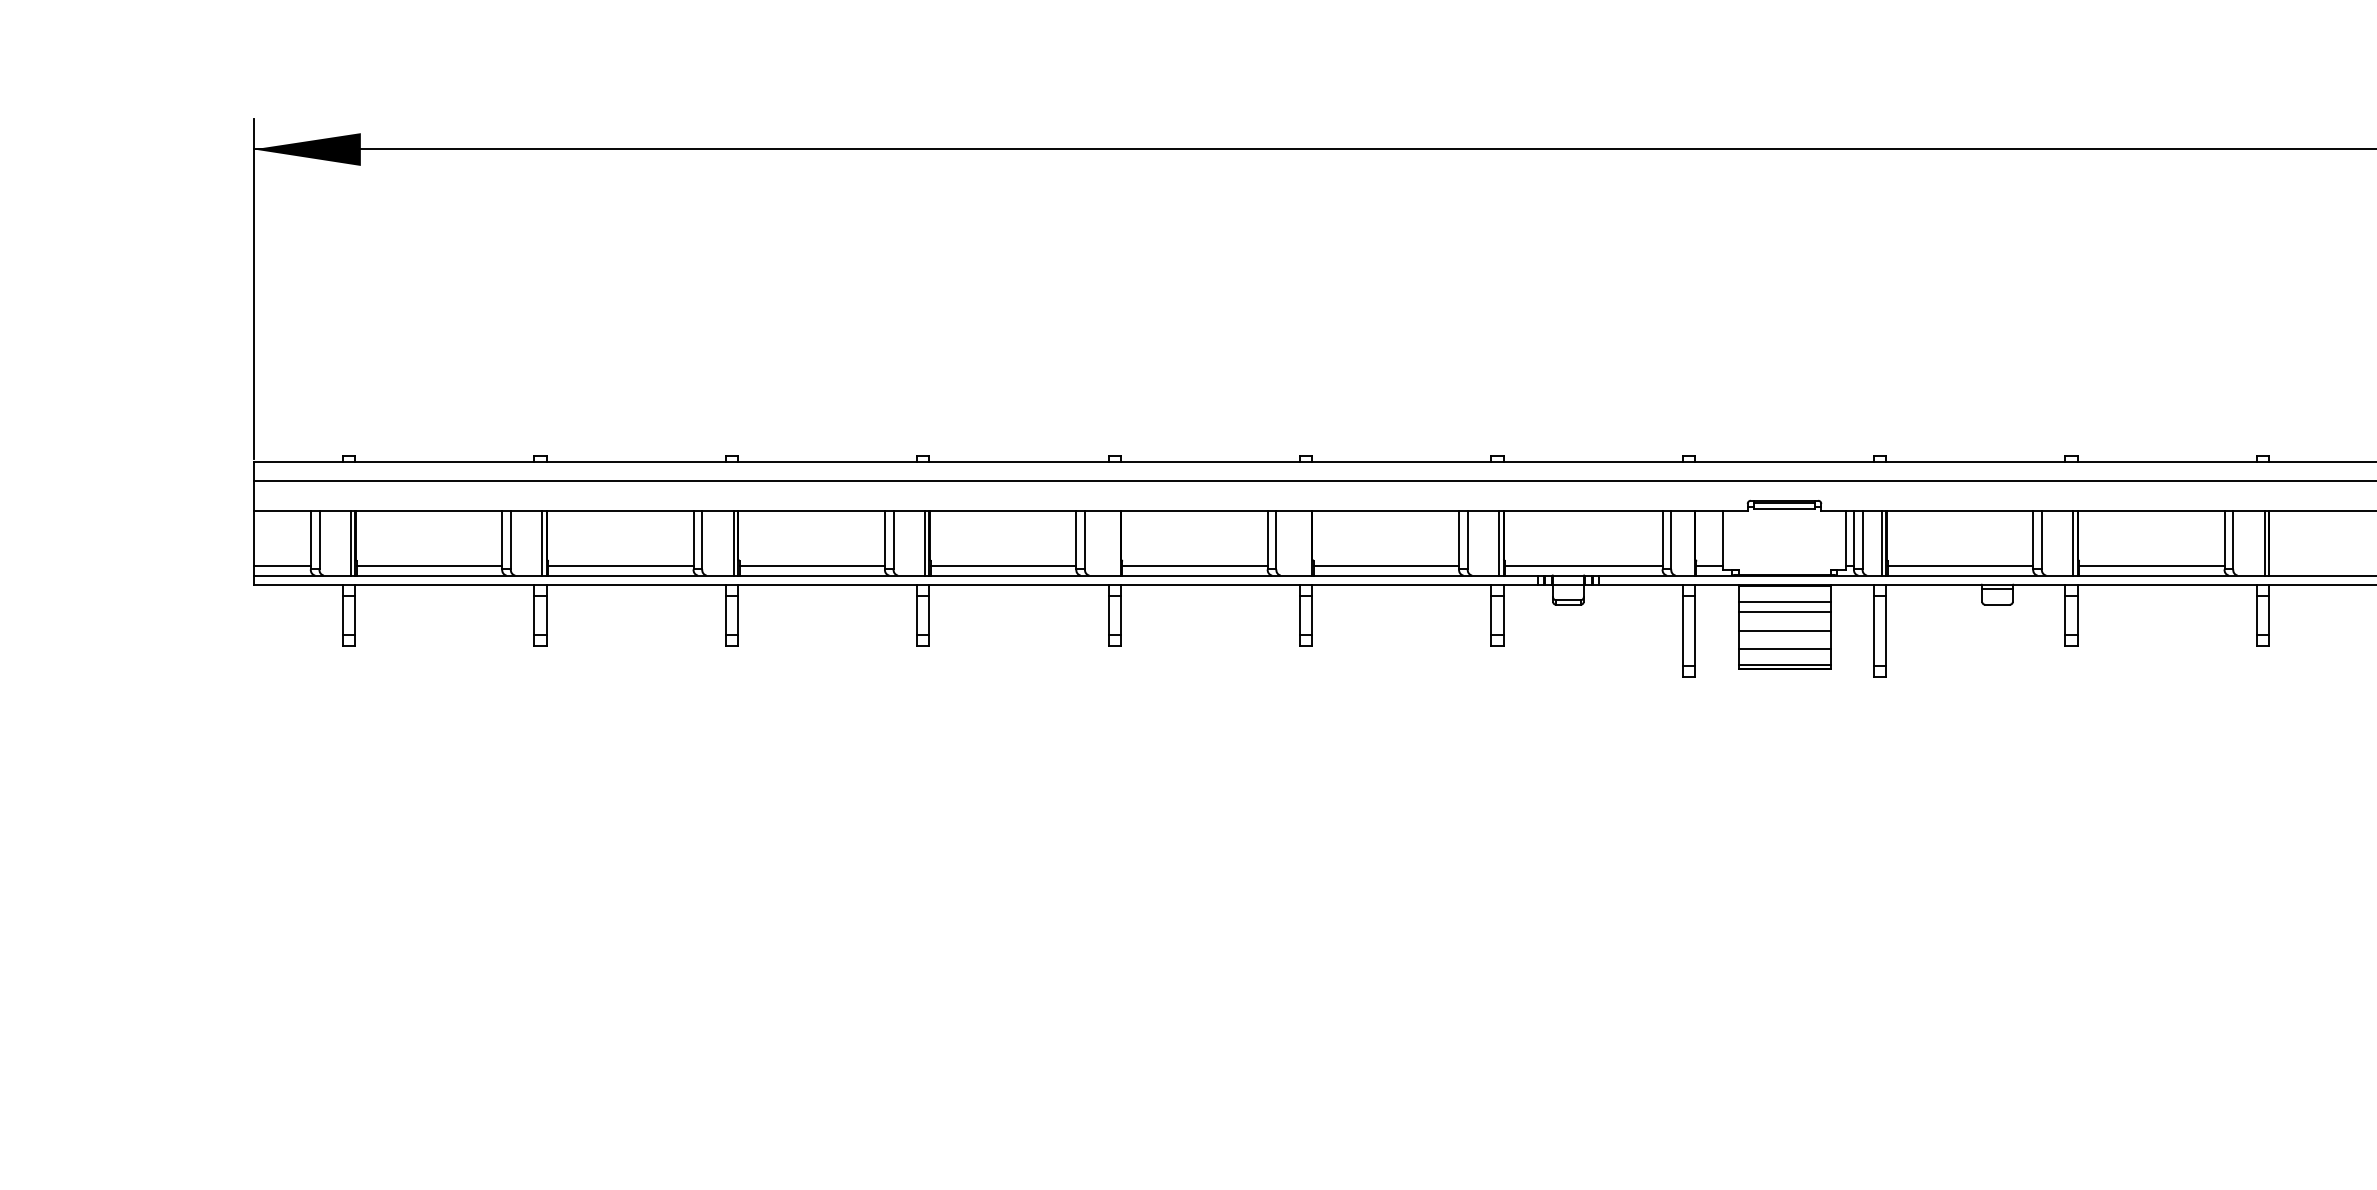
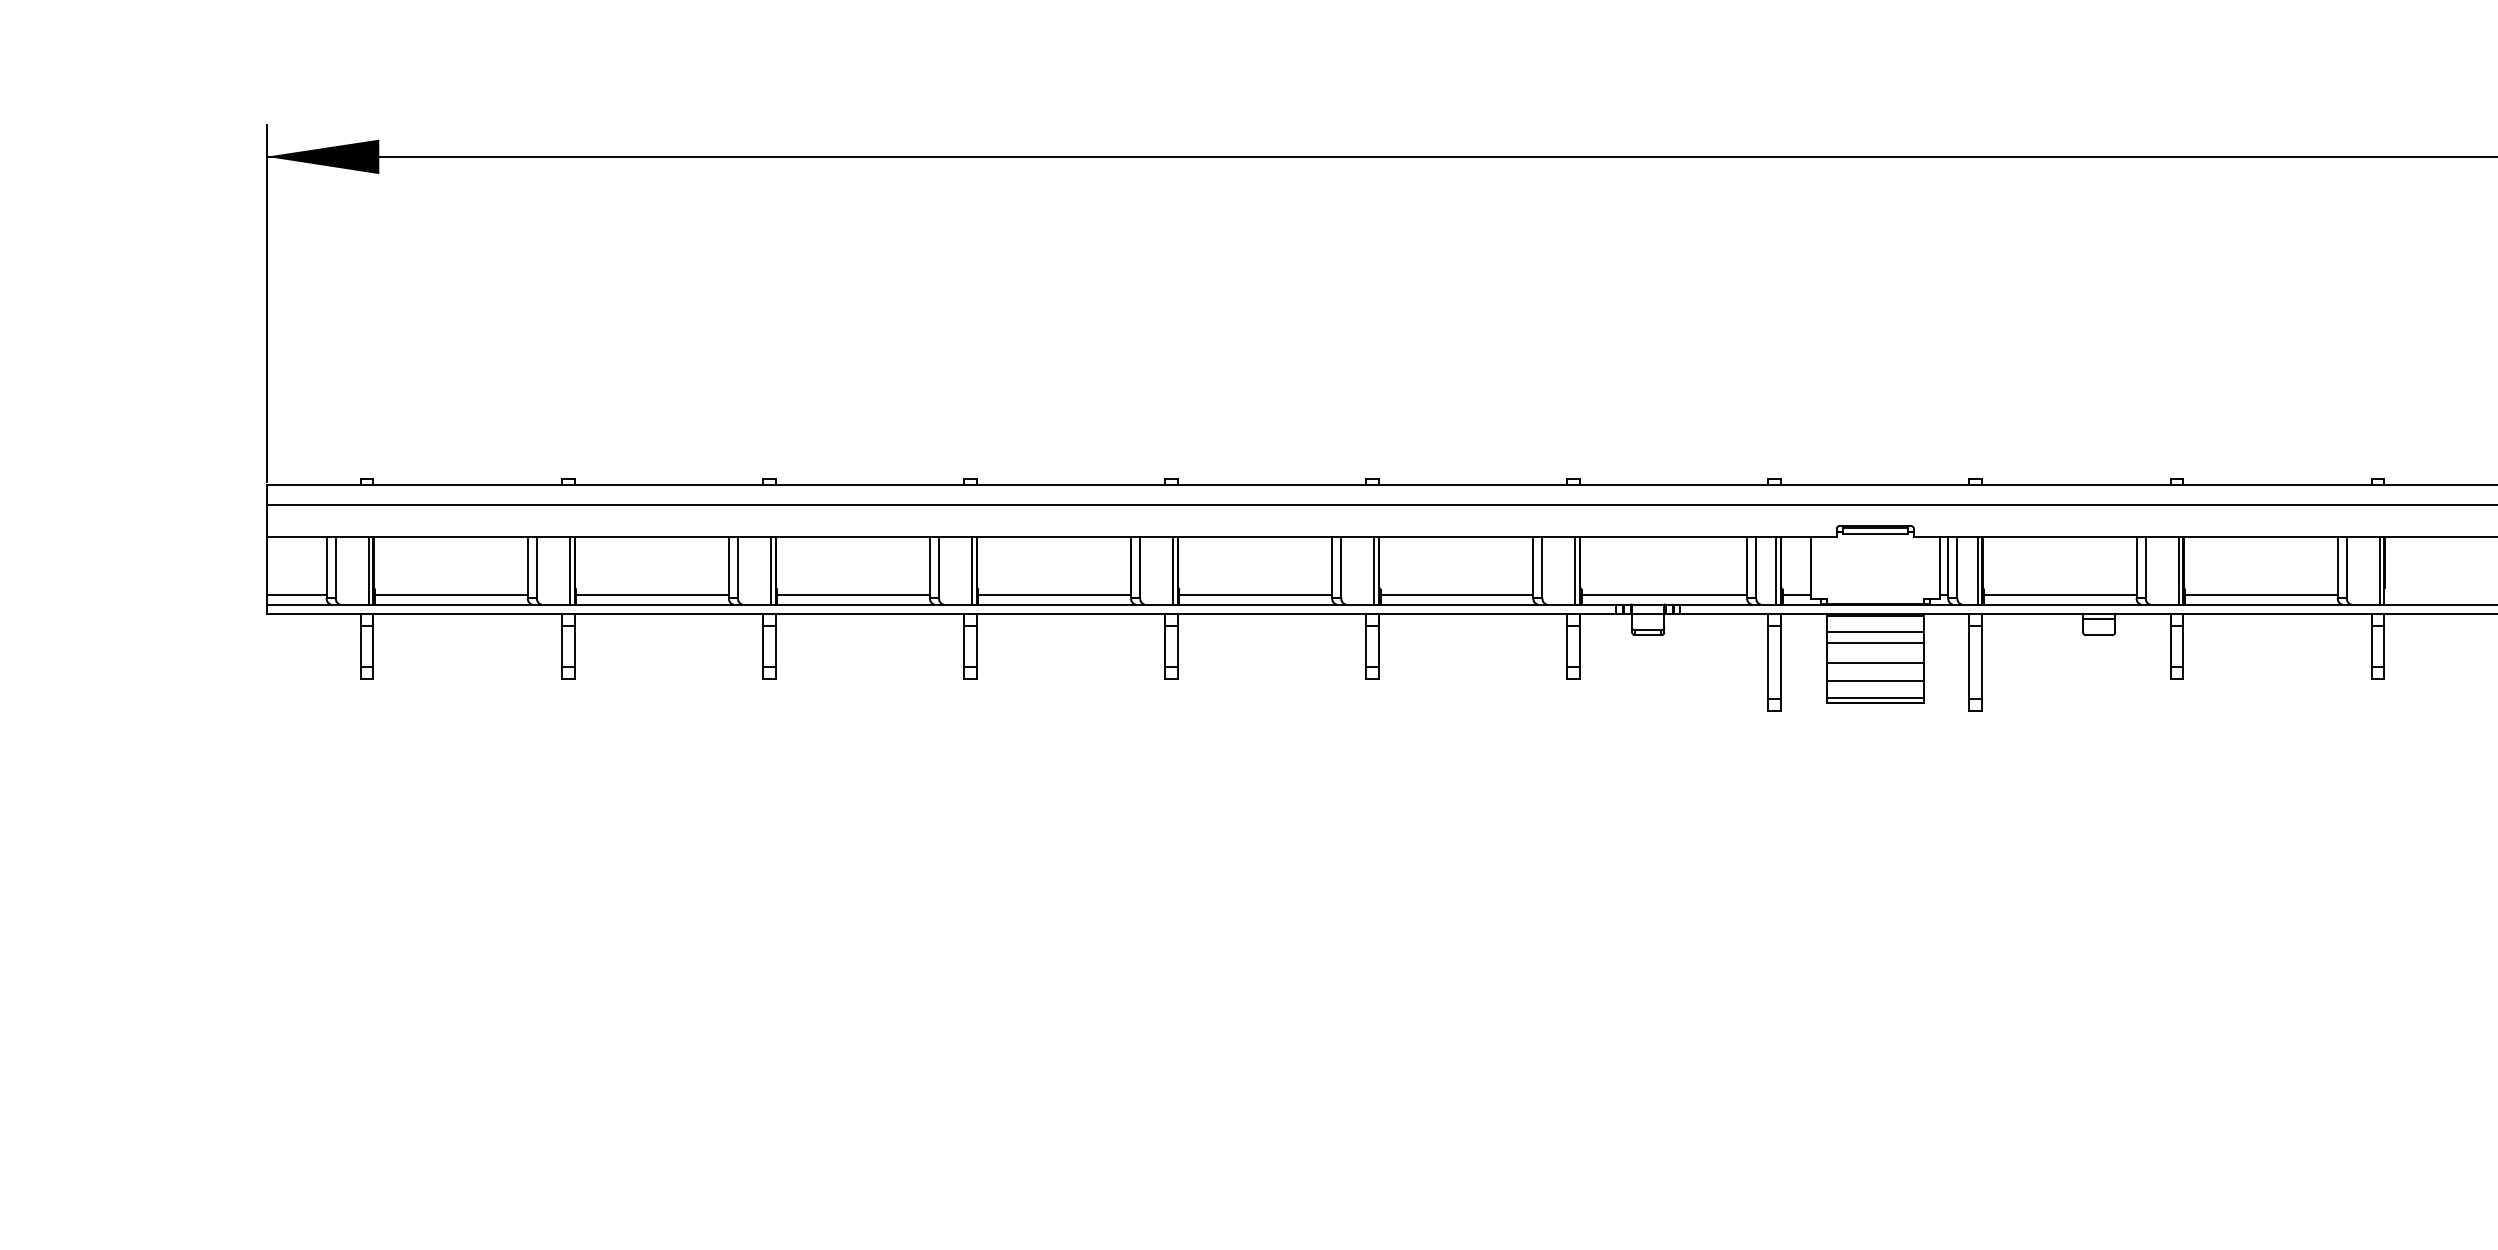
line: (1116, 543) -> (1173, 570), added
line: (1307, 543) -> (1374, 570), added
line: (1690, 543) -> (1776, 570), added

